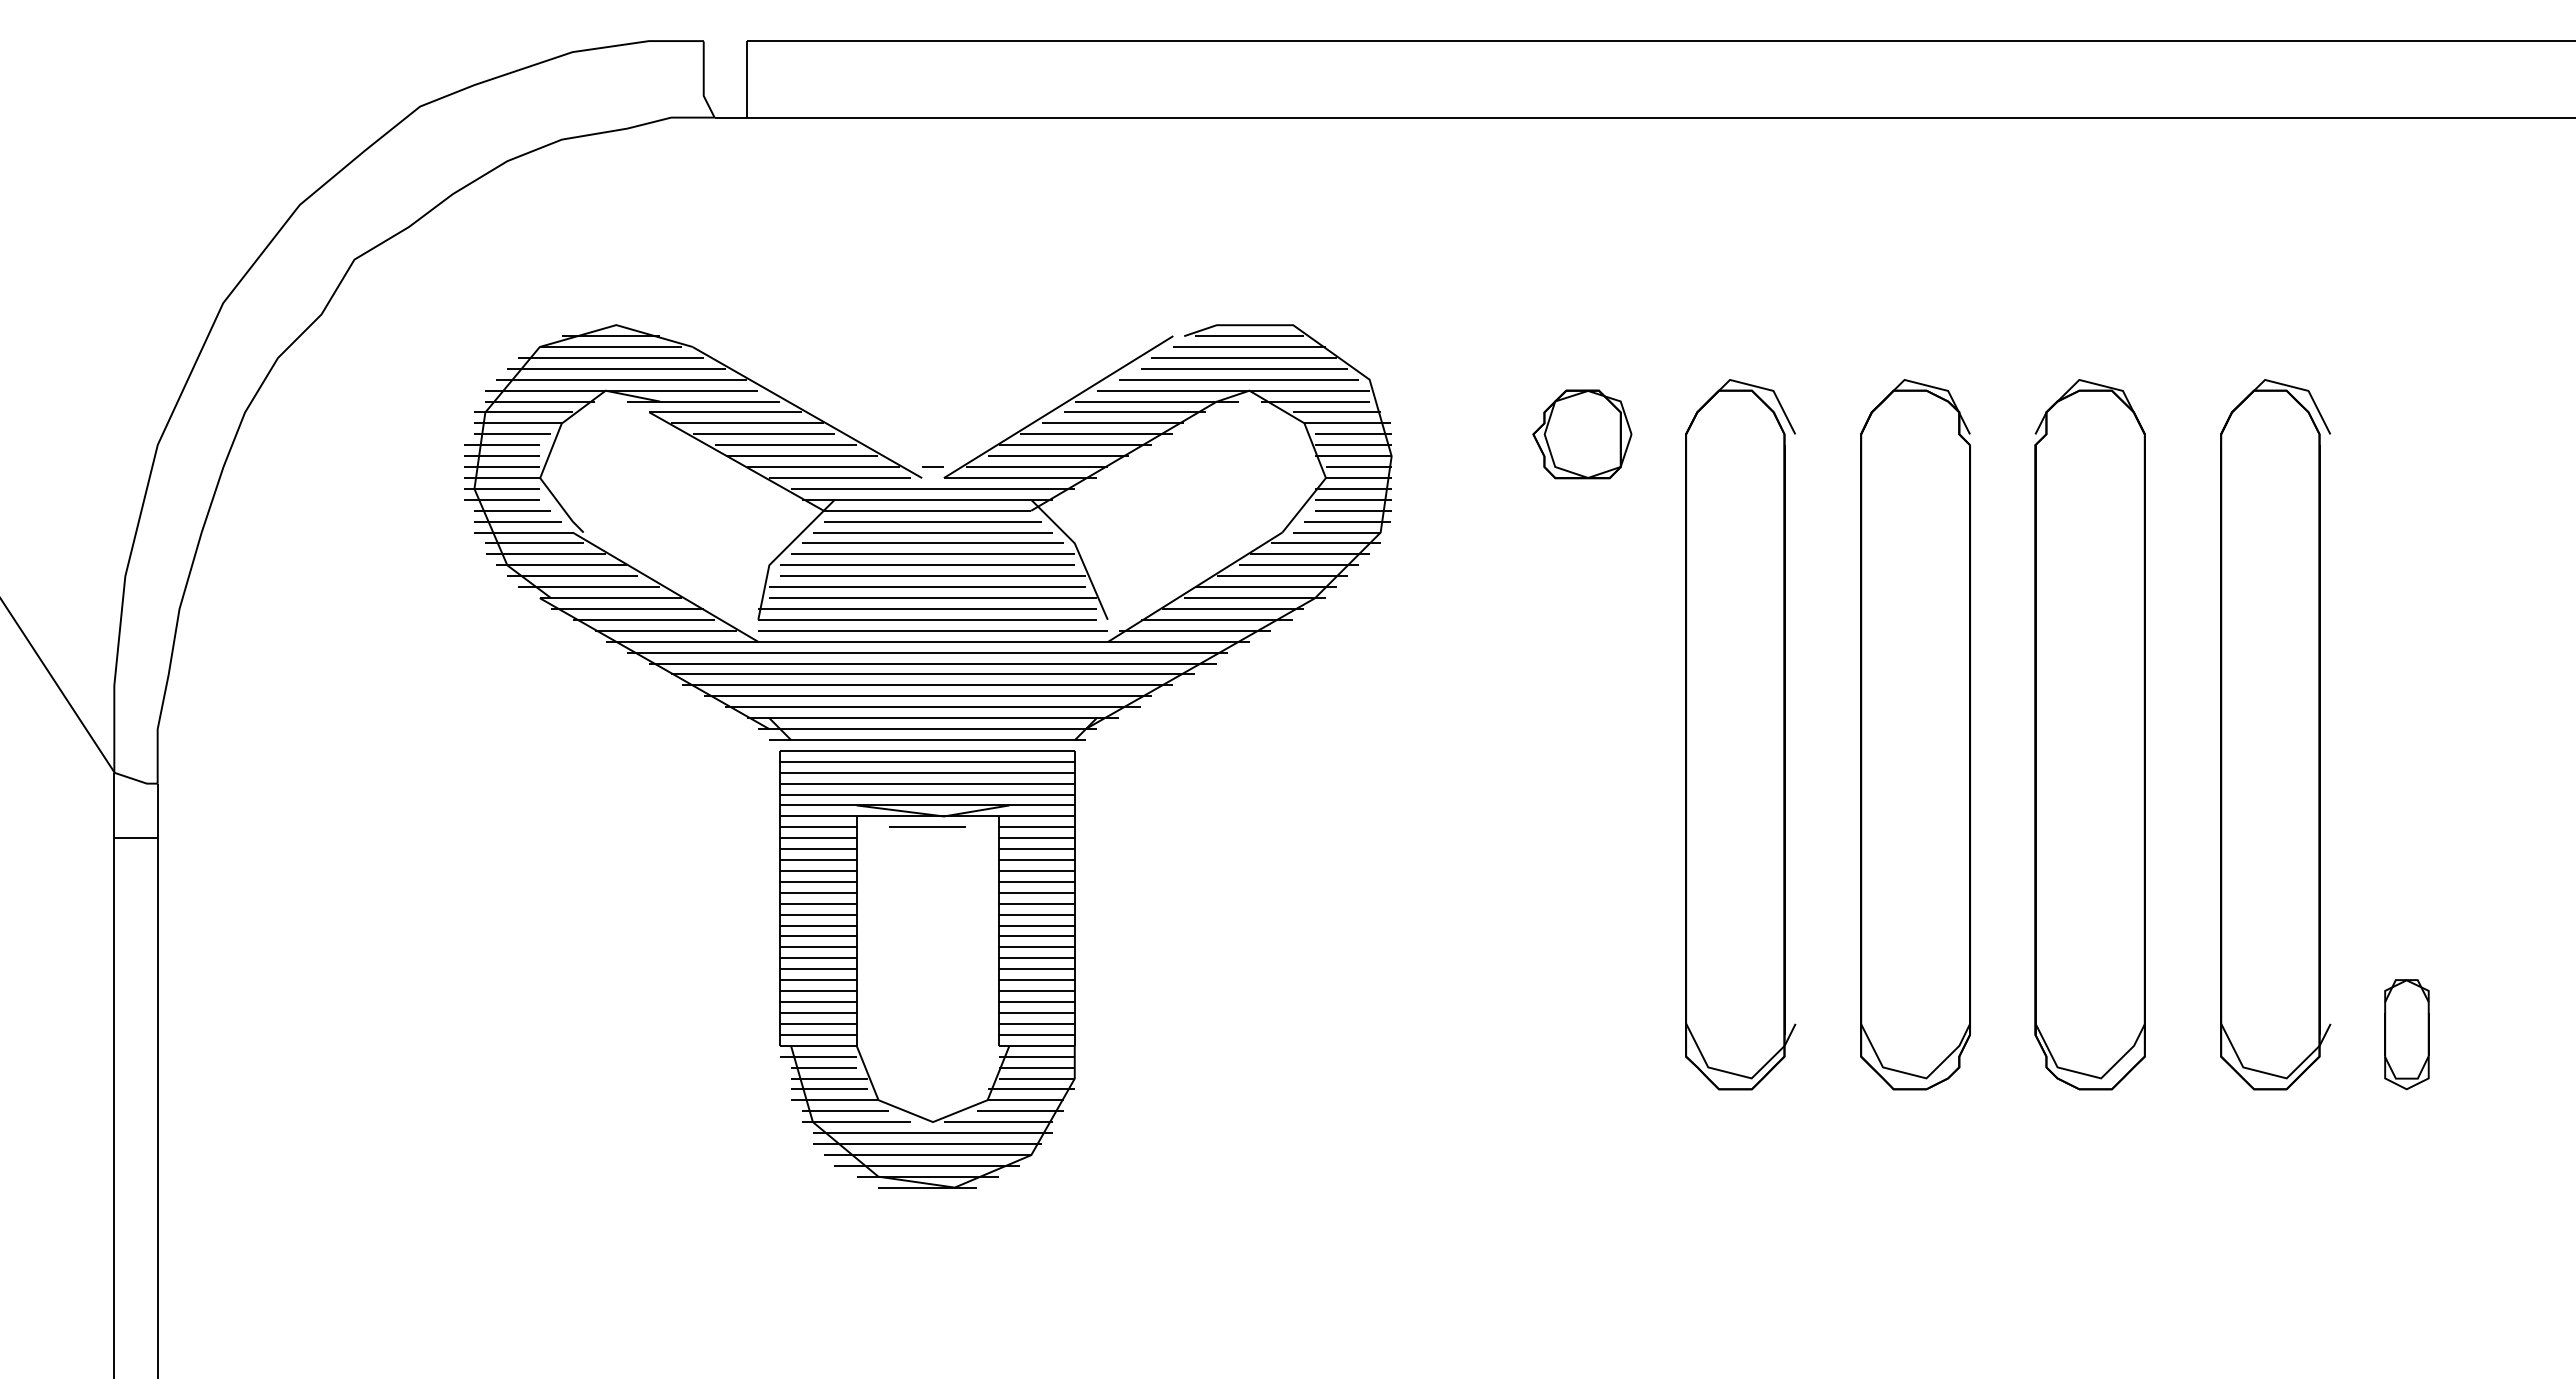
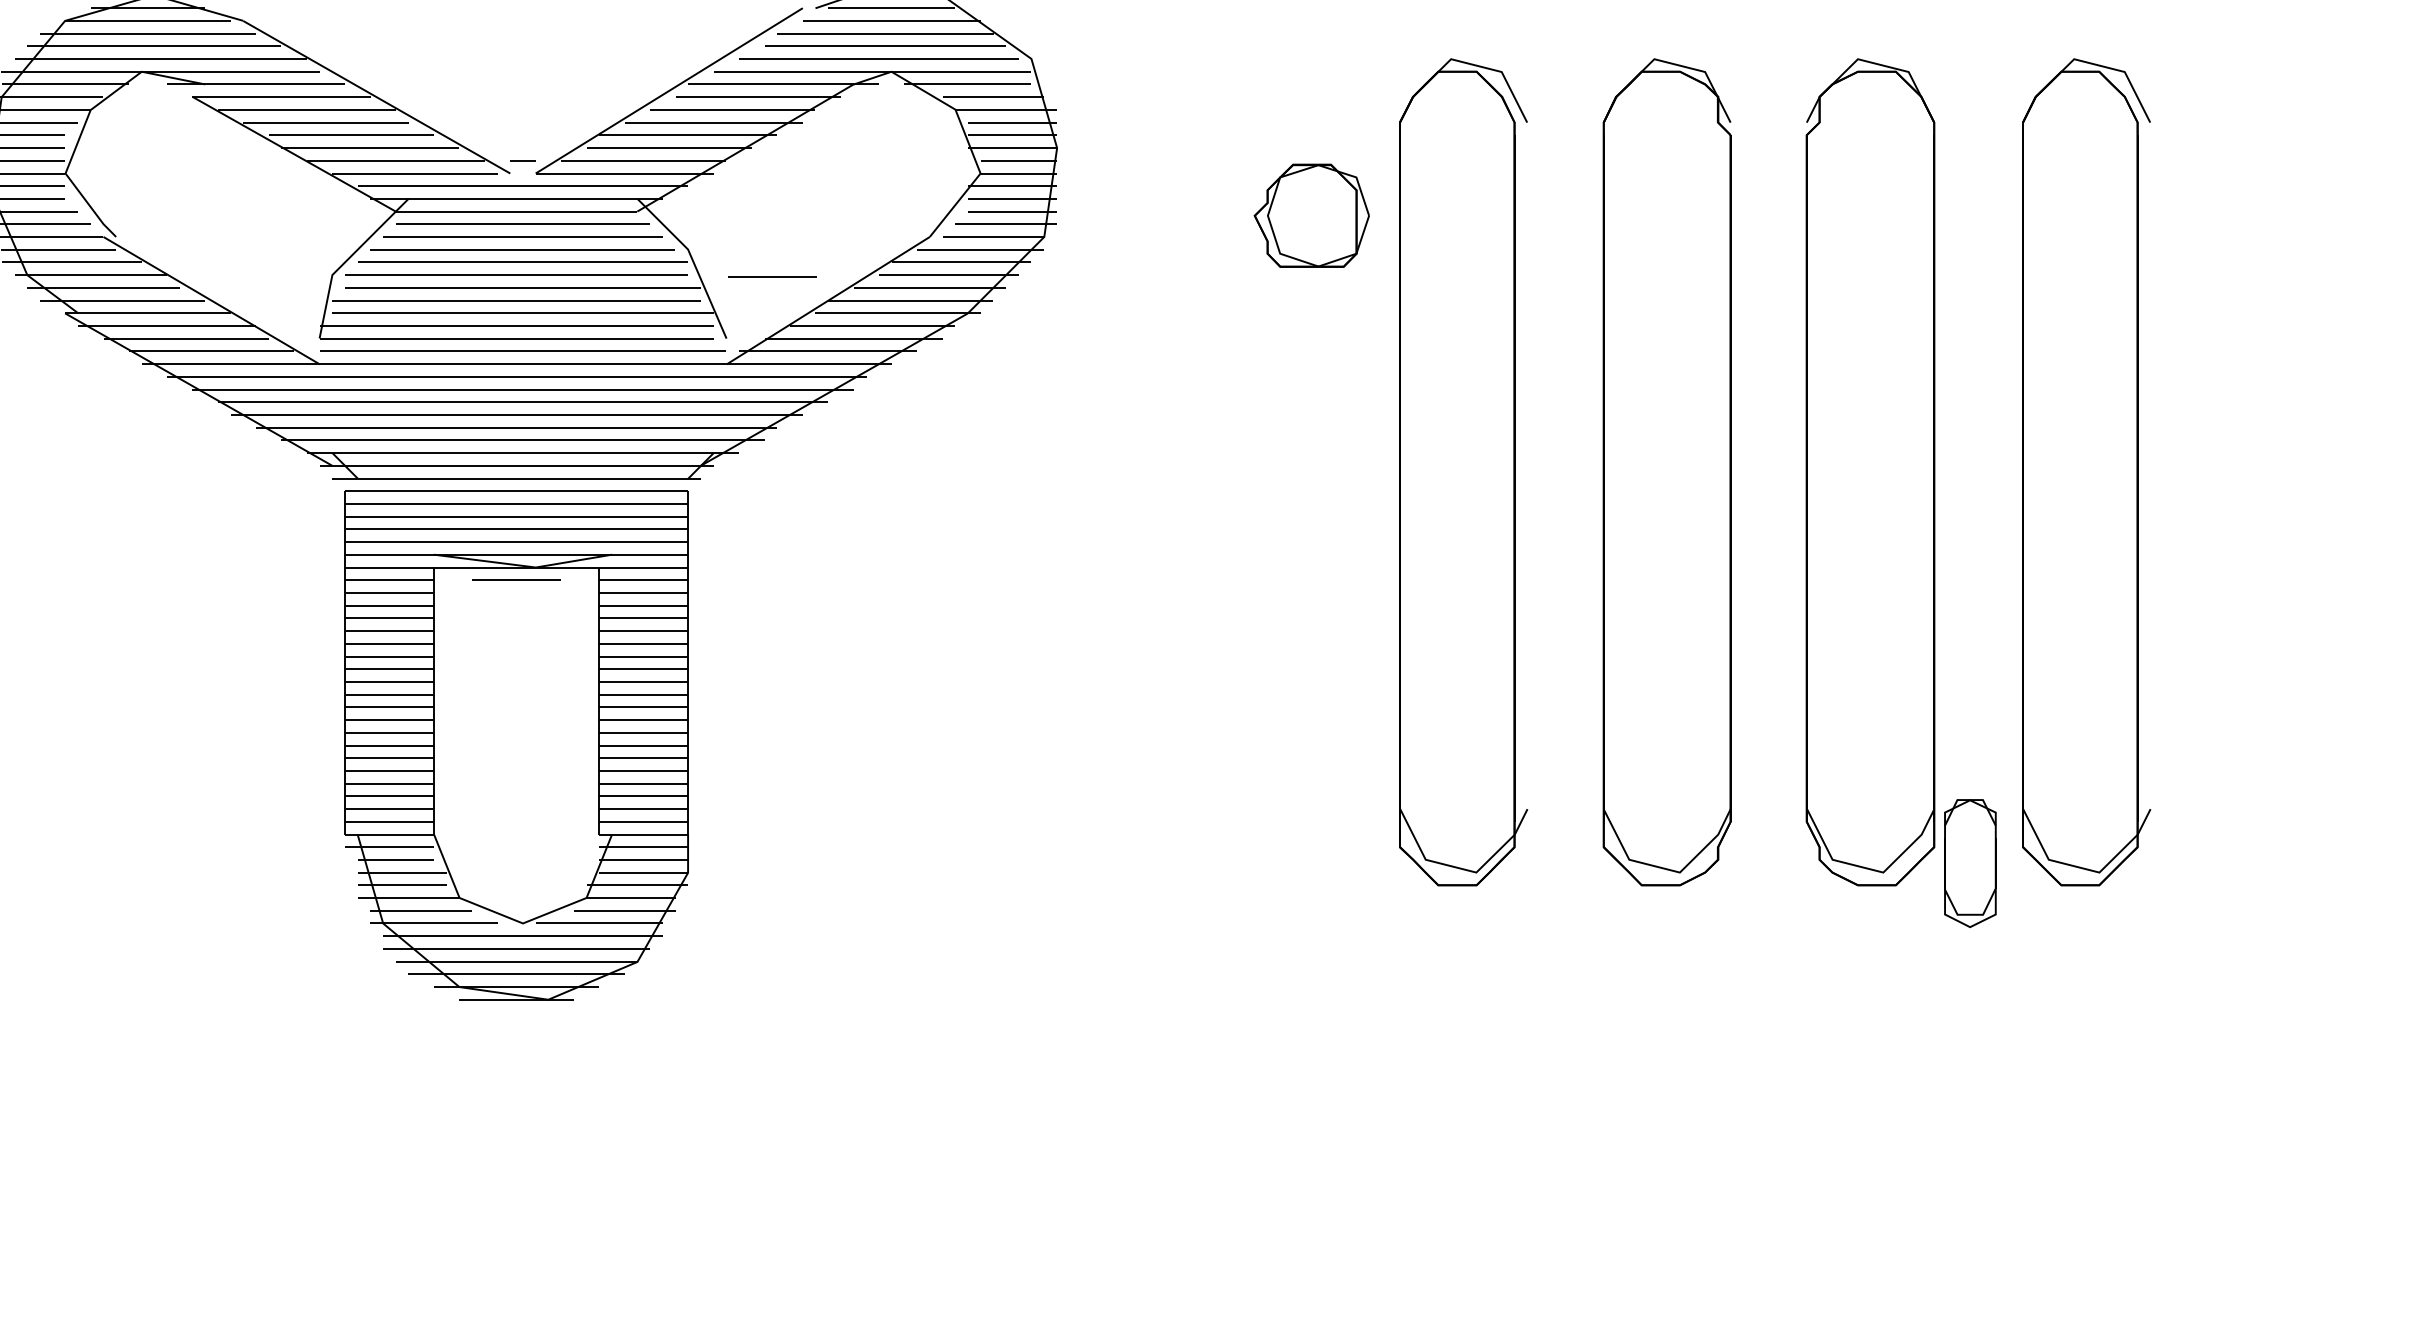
part: (1582, 434) -> (1311, 215), moved
line: (1147, 566) -> (772, 276), added
part: (2406, 1034) -> (1969, 863), moved

